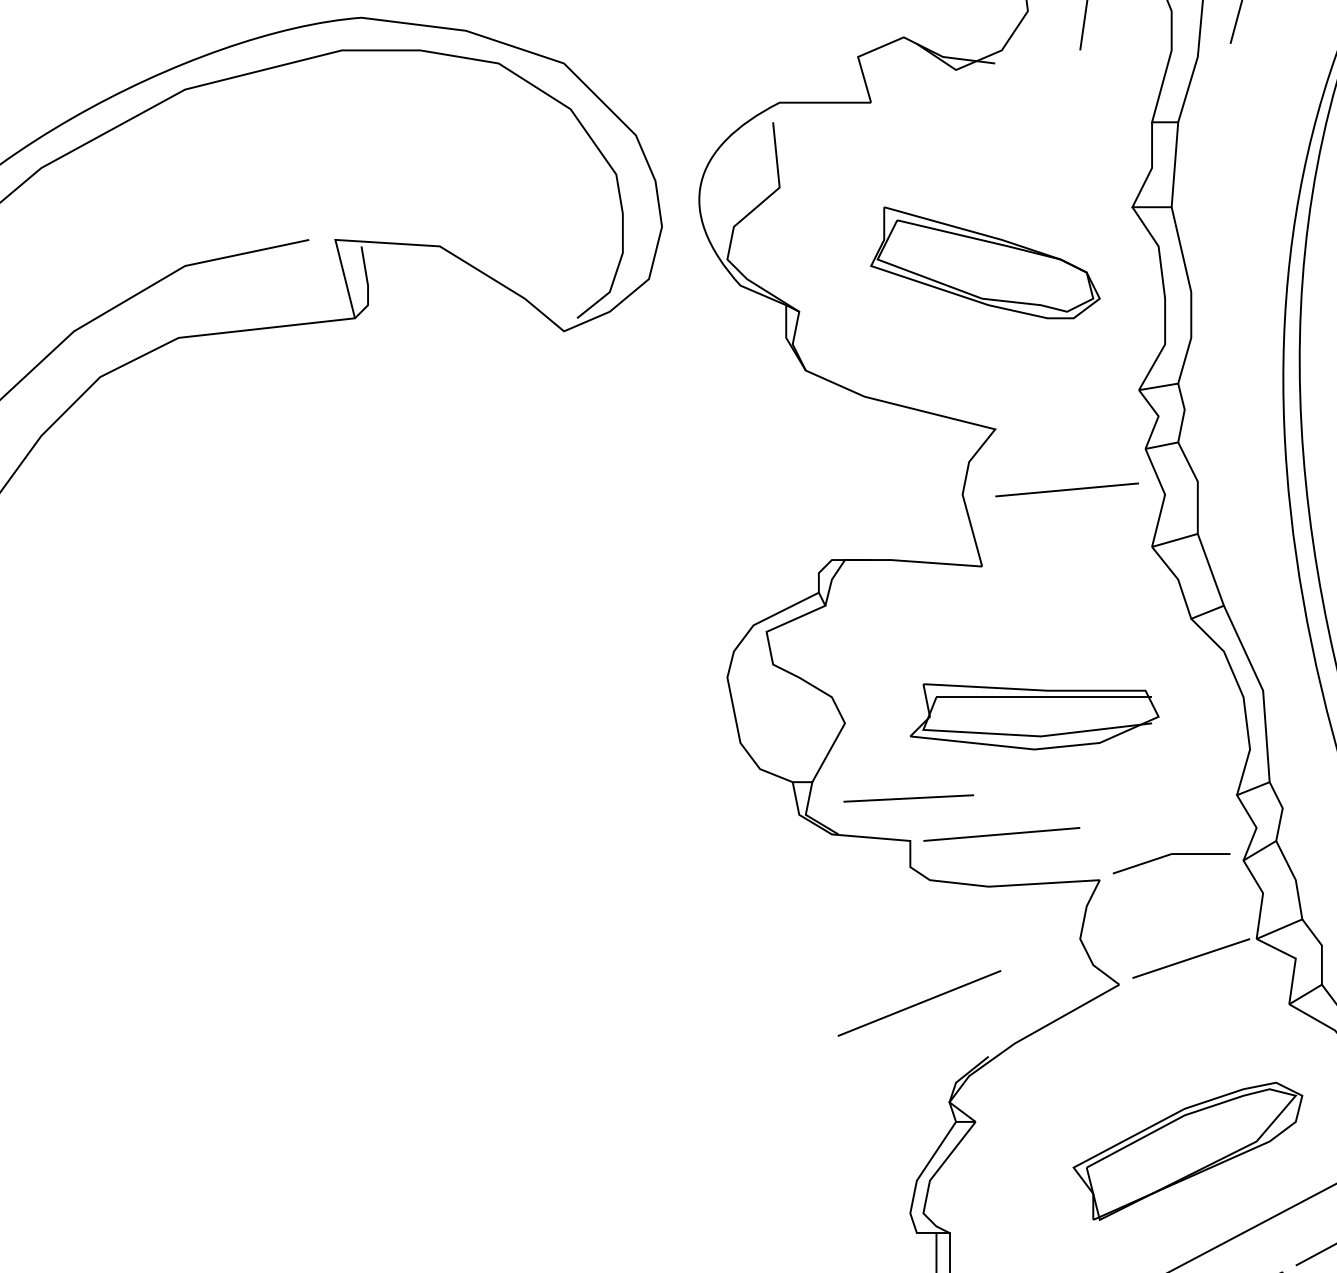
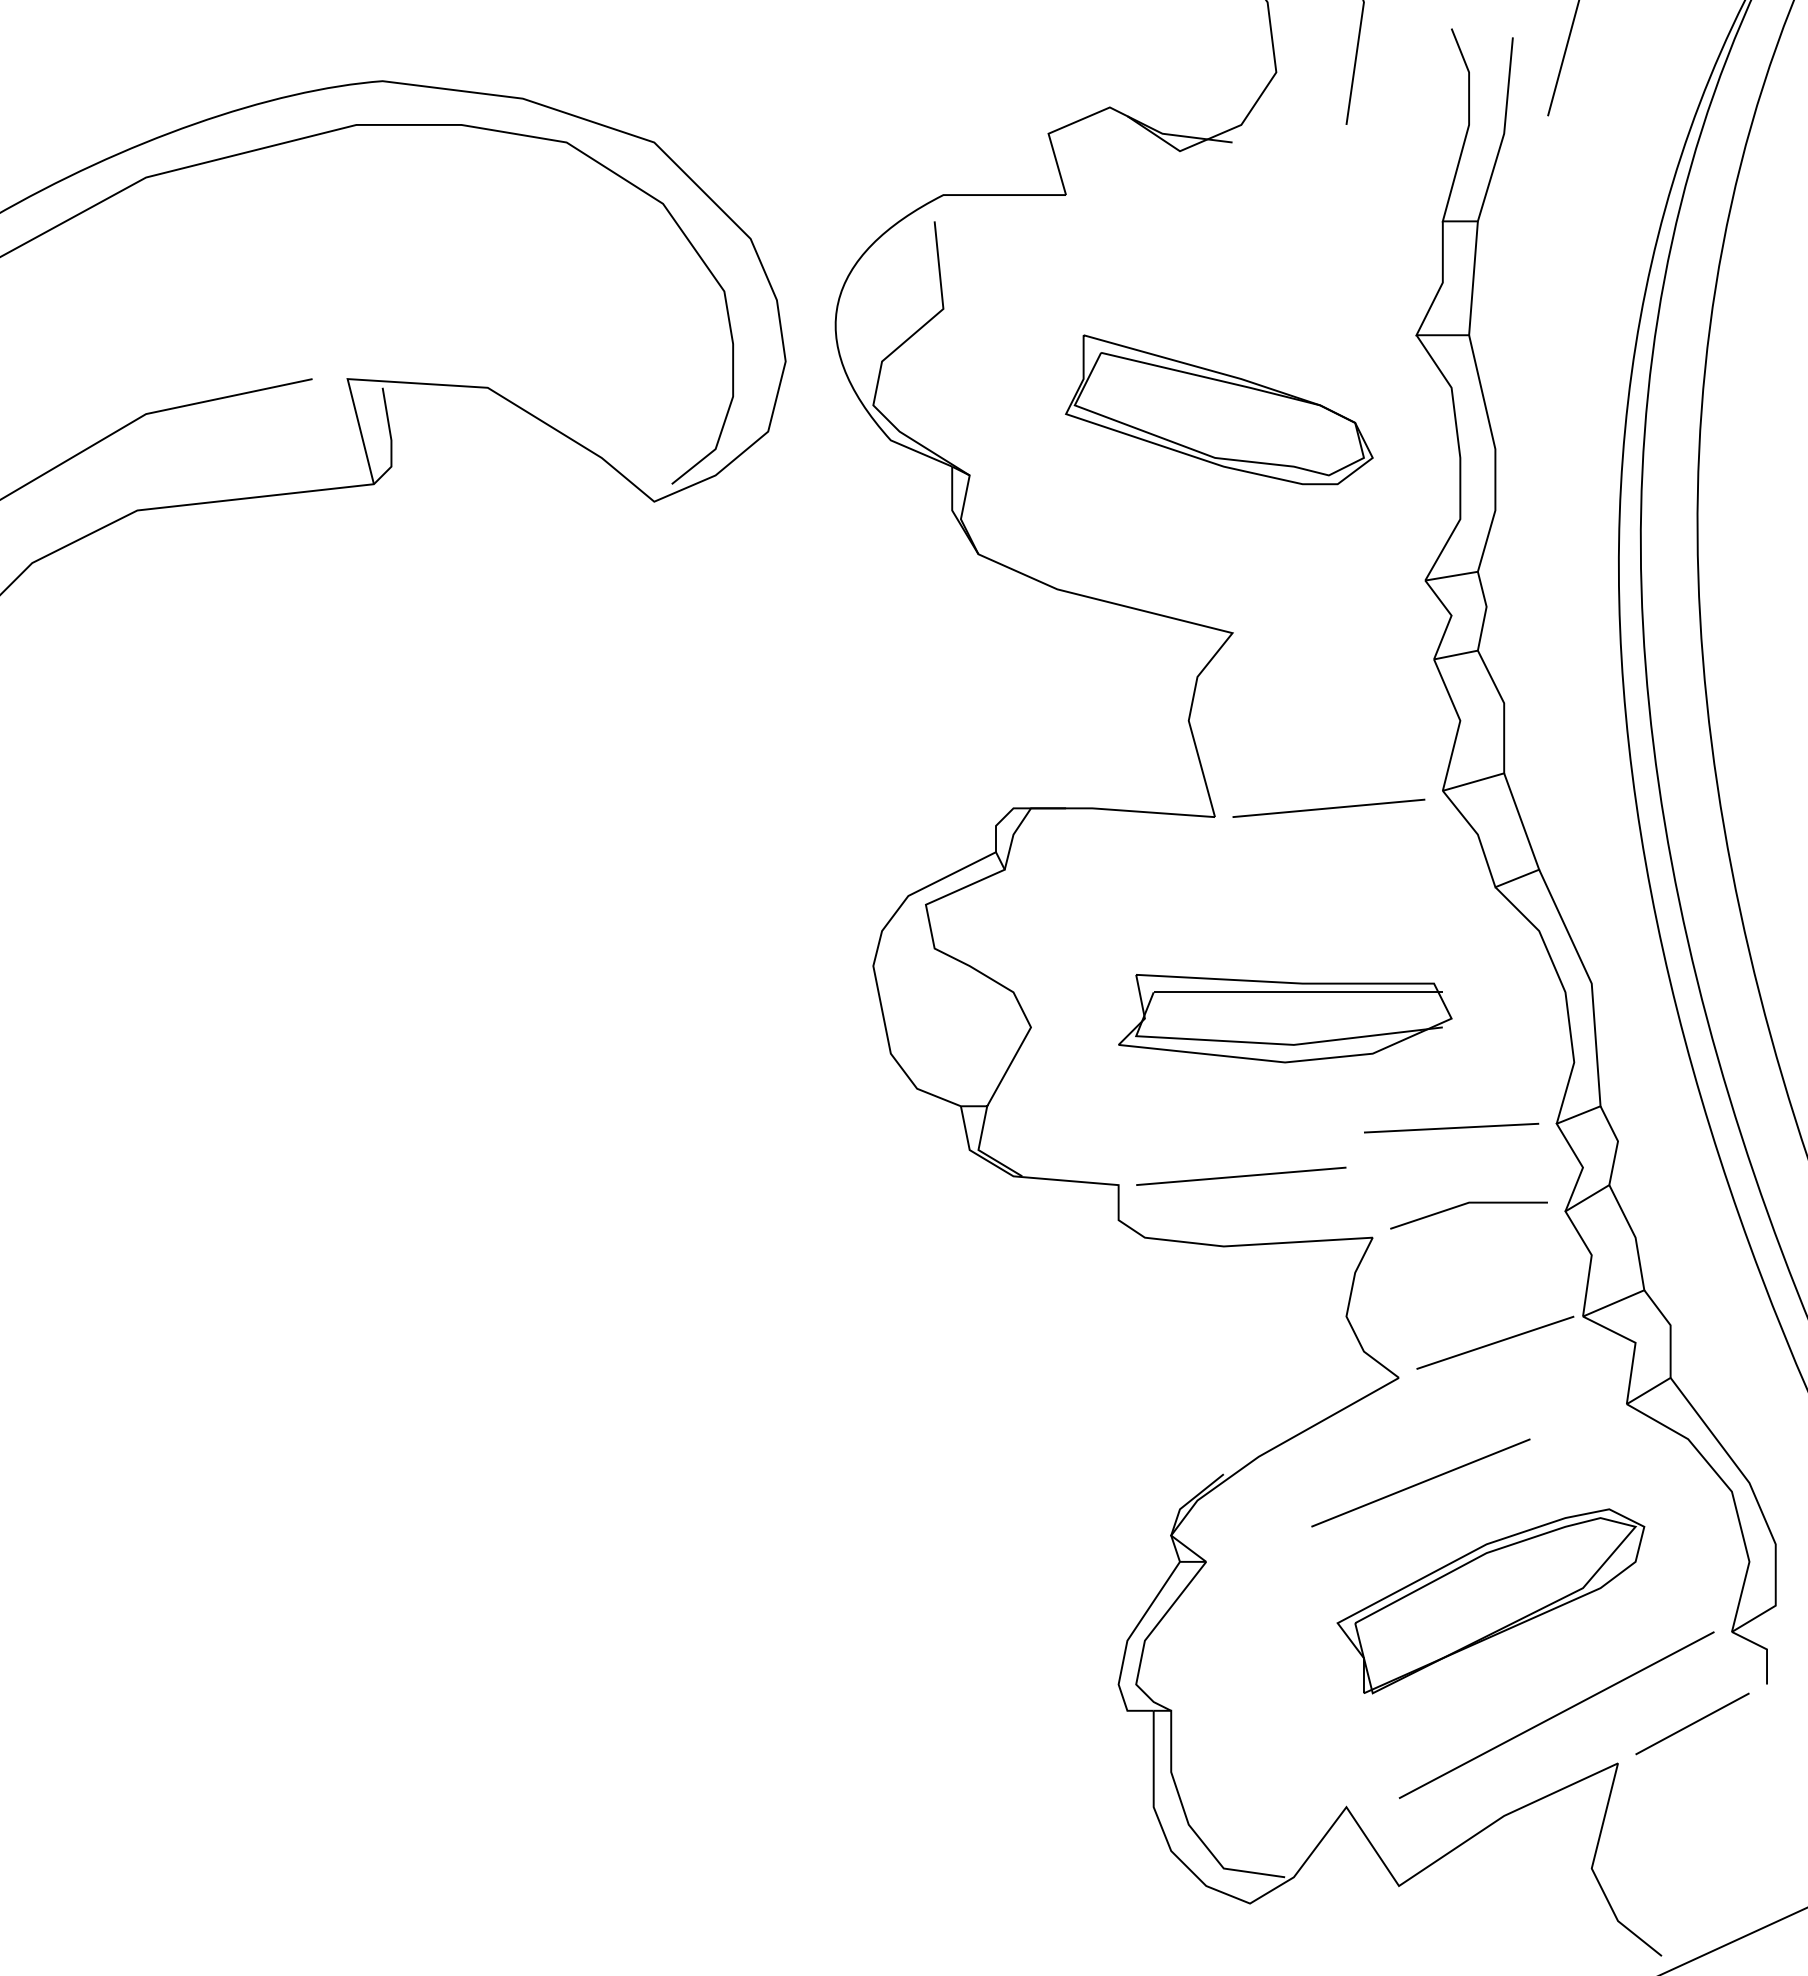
line: (1066, 489) -> (1328, 807), moved
line: (908, 798) -> (1451, 1127), moved
line: (919, 1003) -> (1420, 1482), moved

